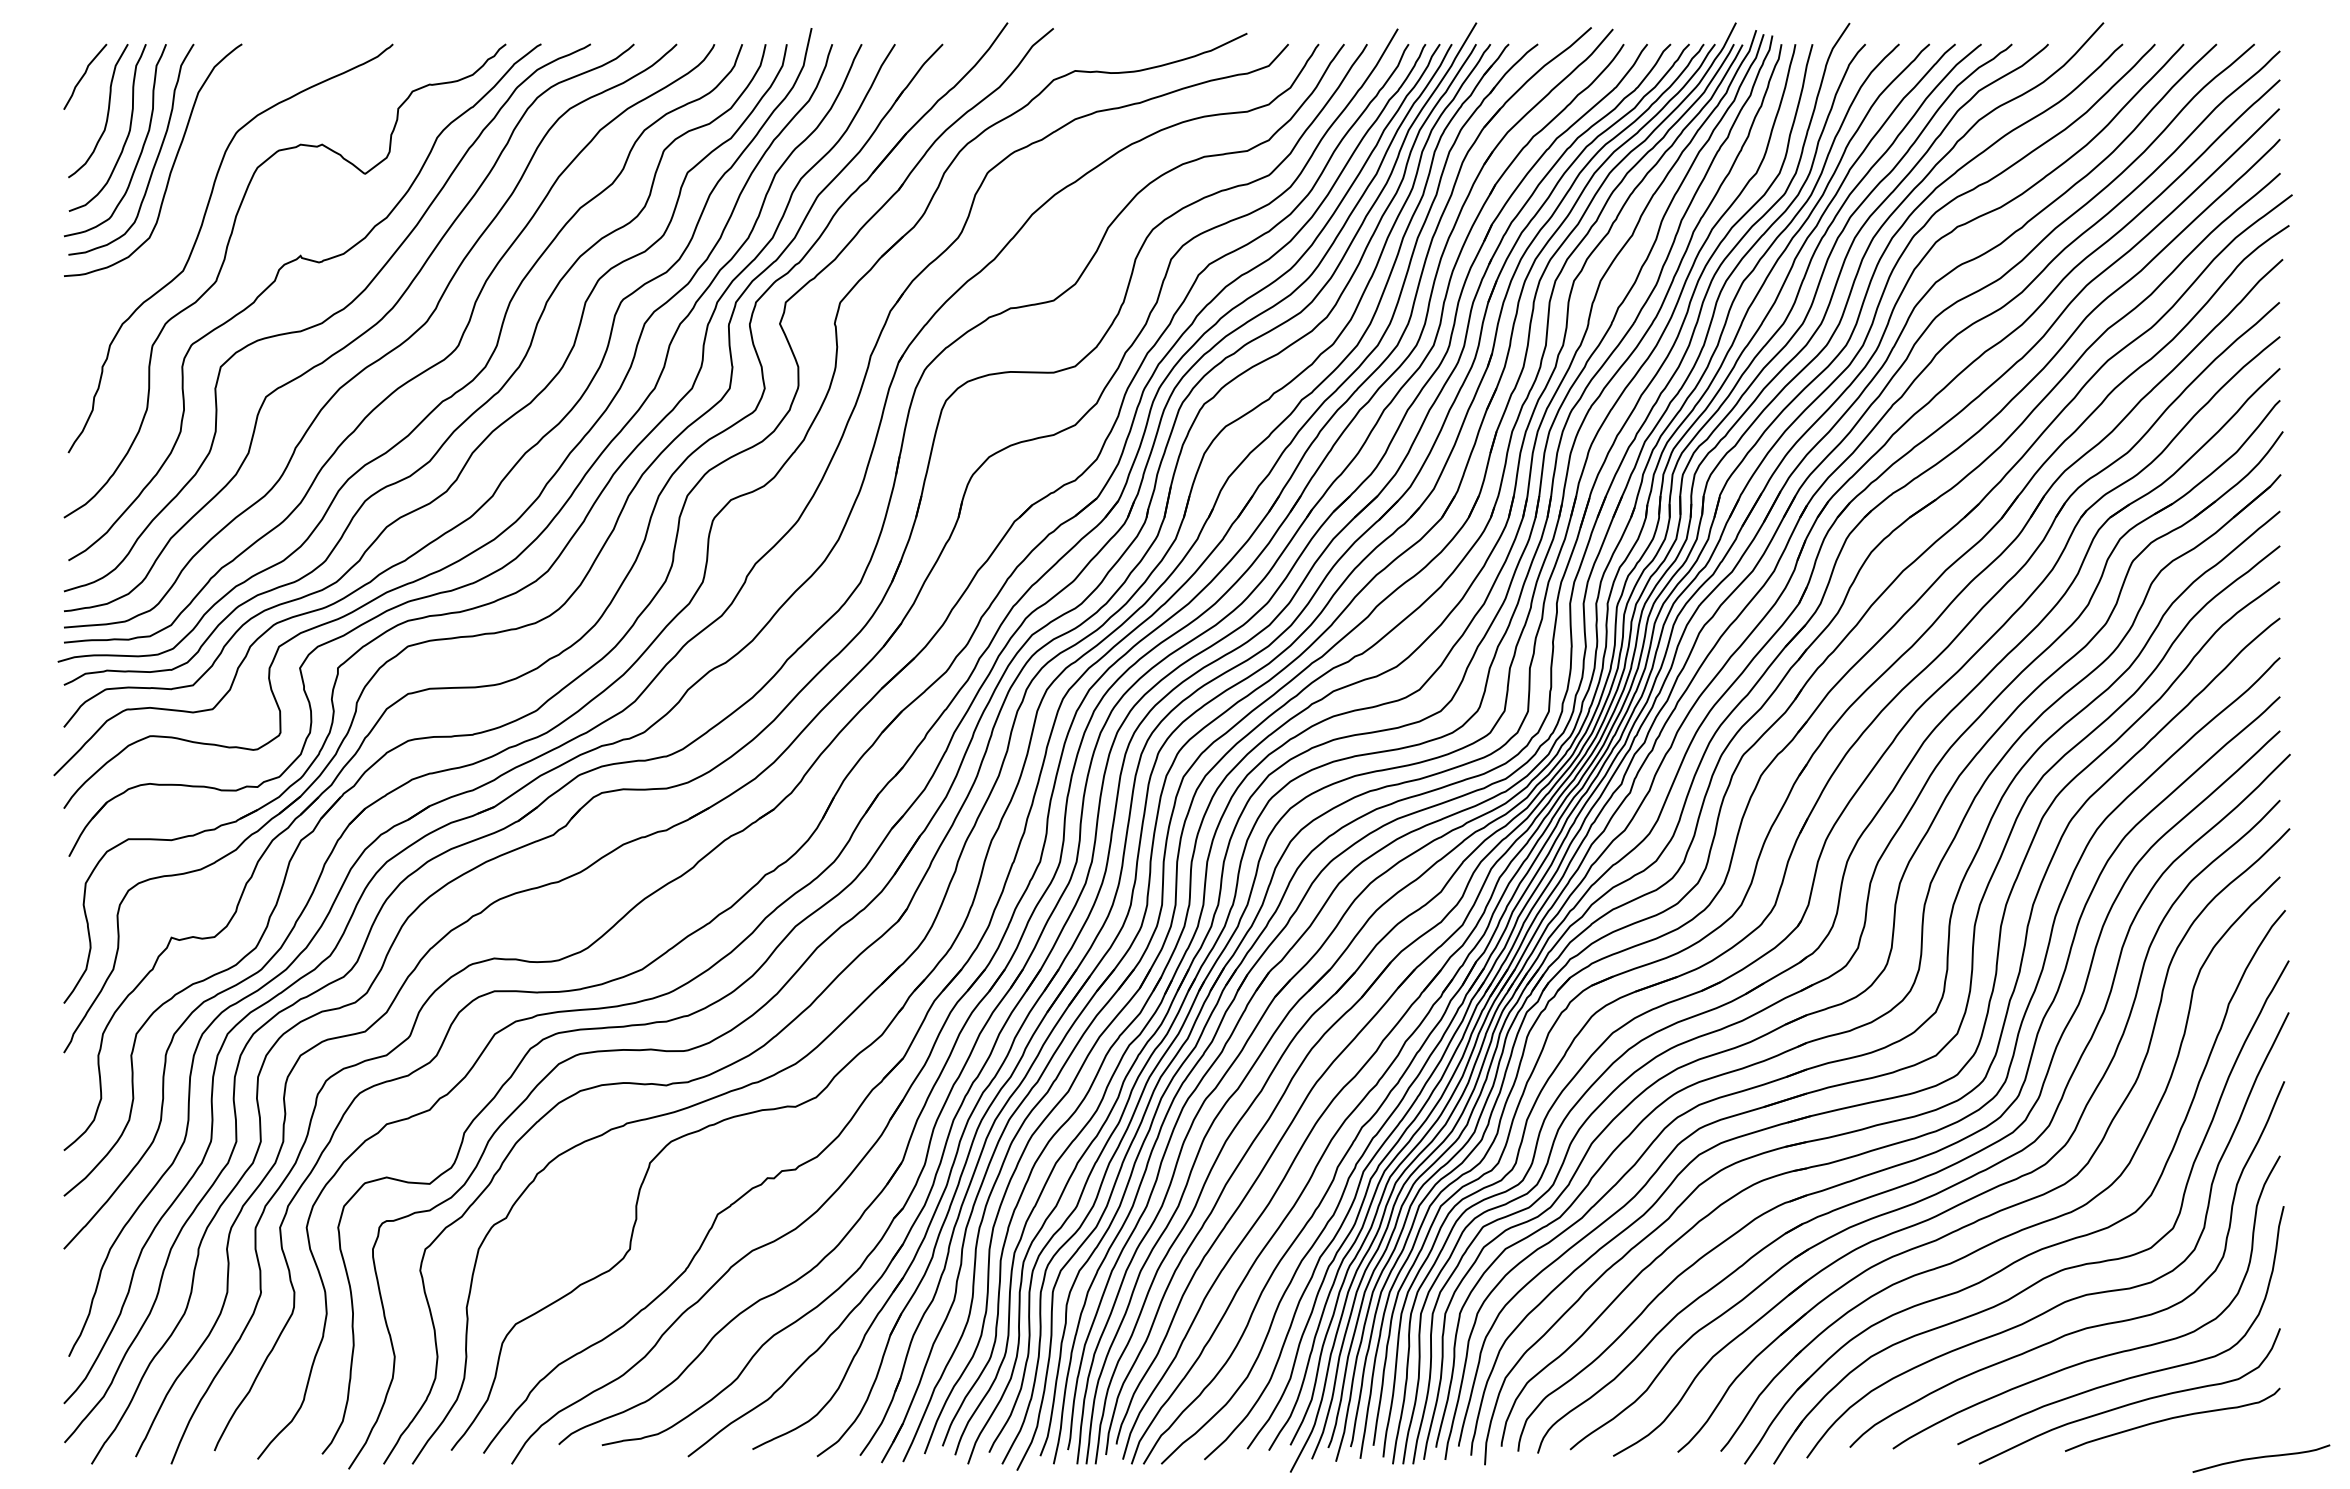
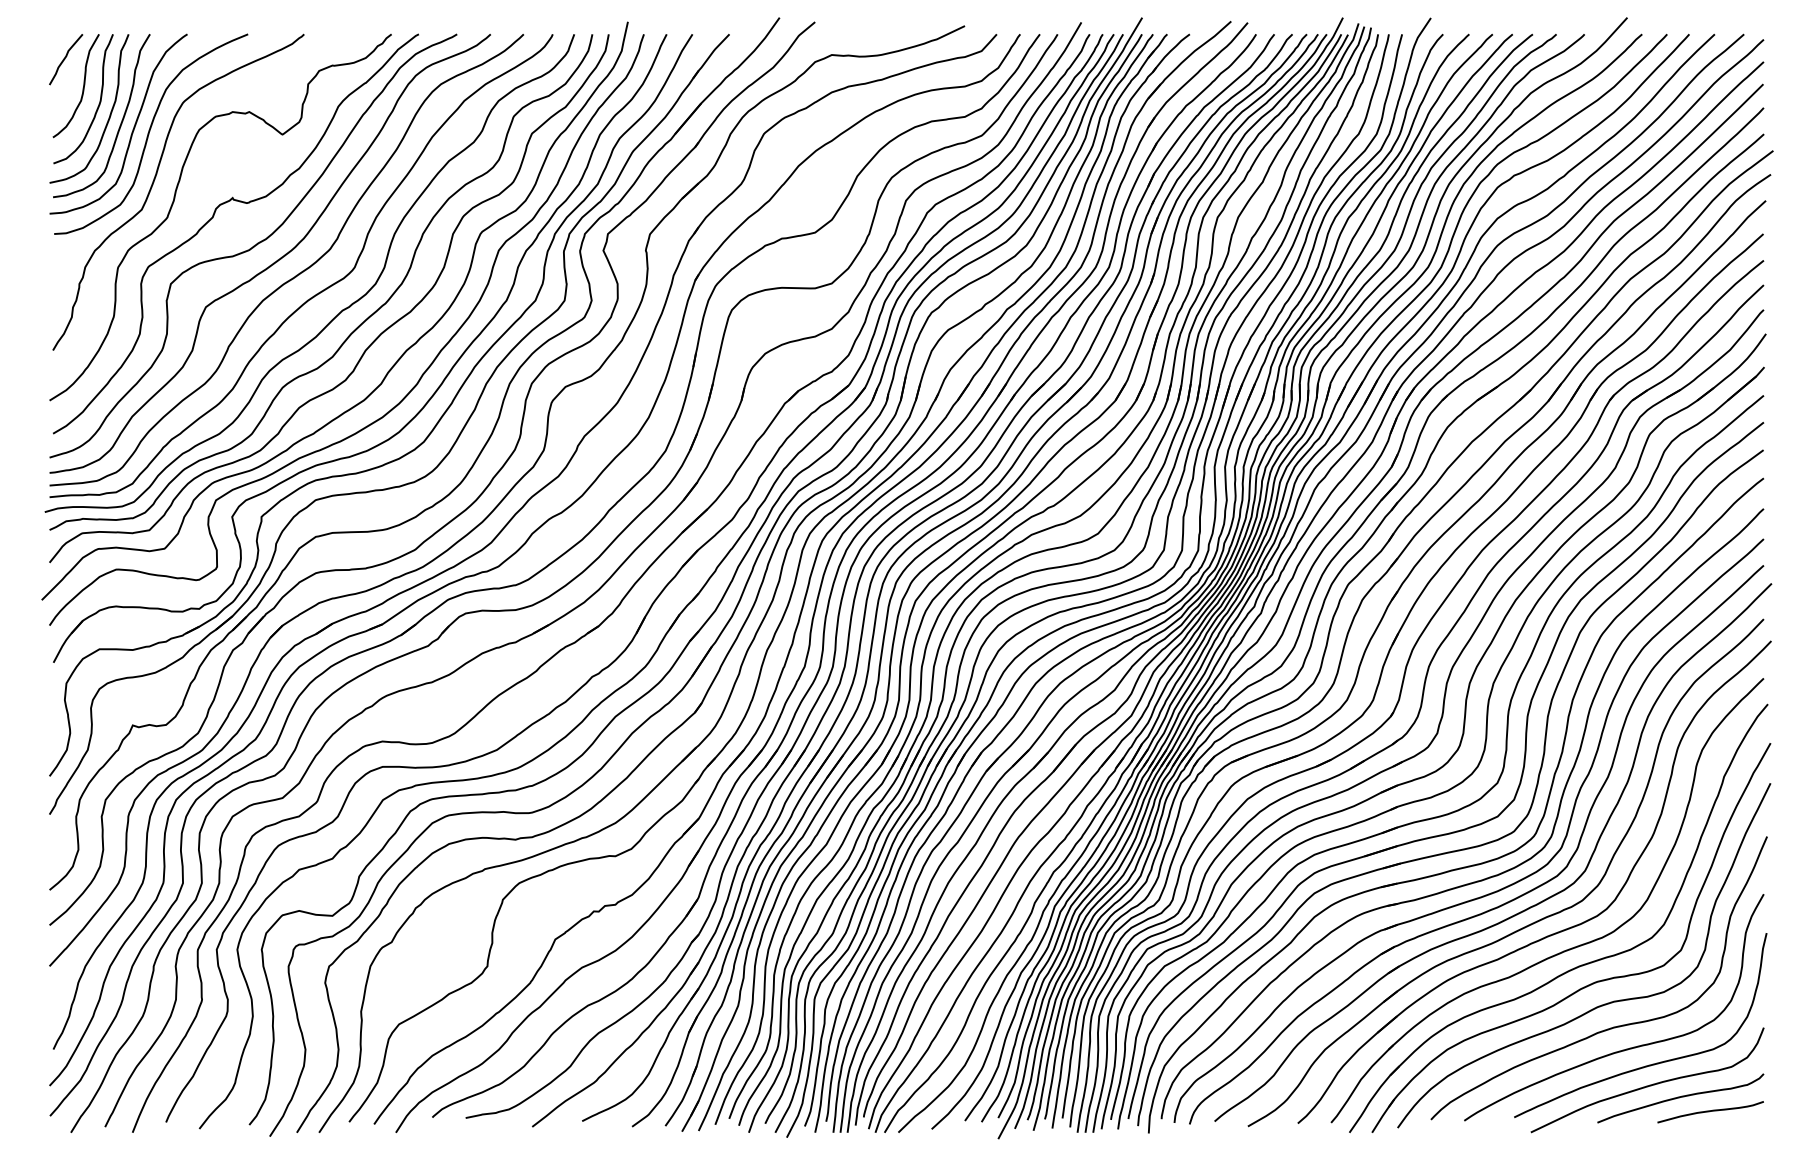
curve: (192, 173) -> (149, 134), added
curve: (2261, 1458) -> (1710, 1112), moved

